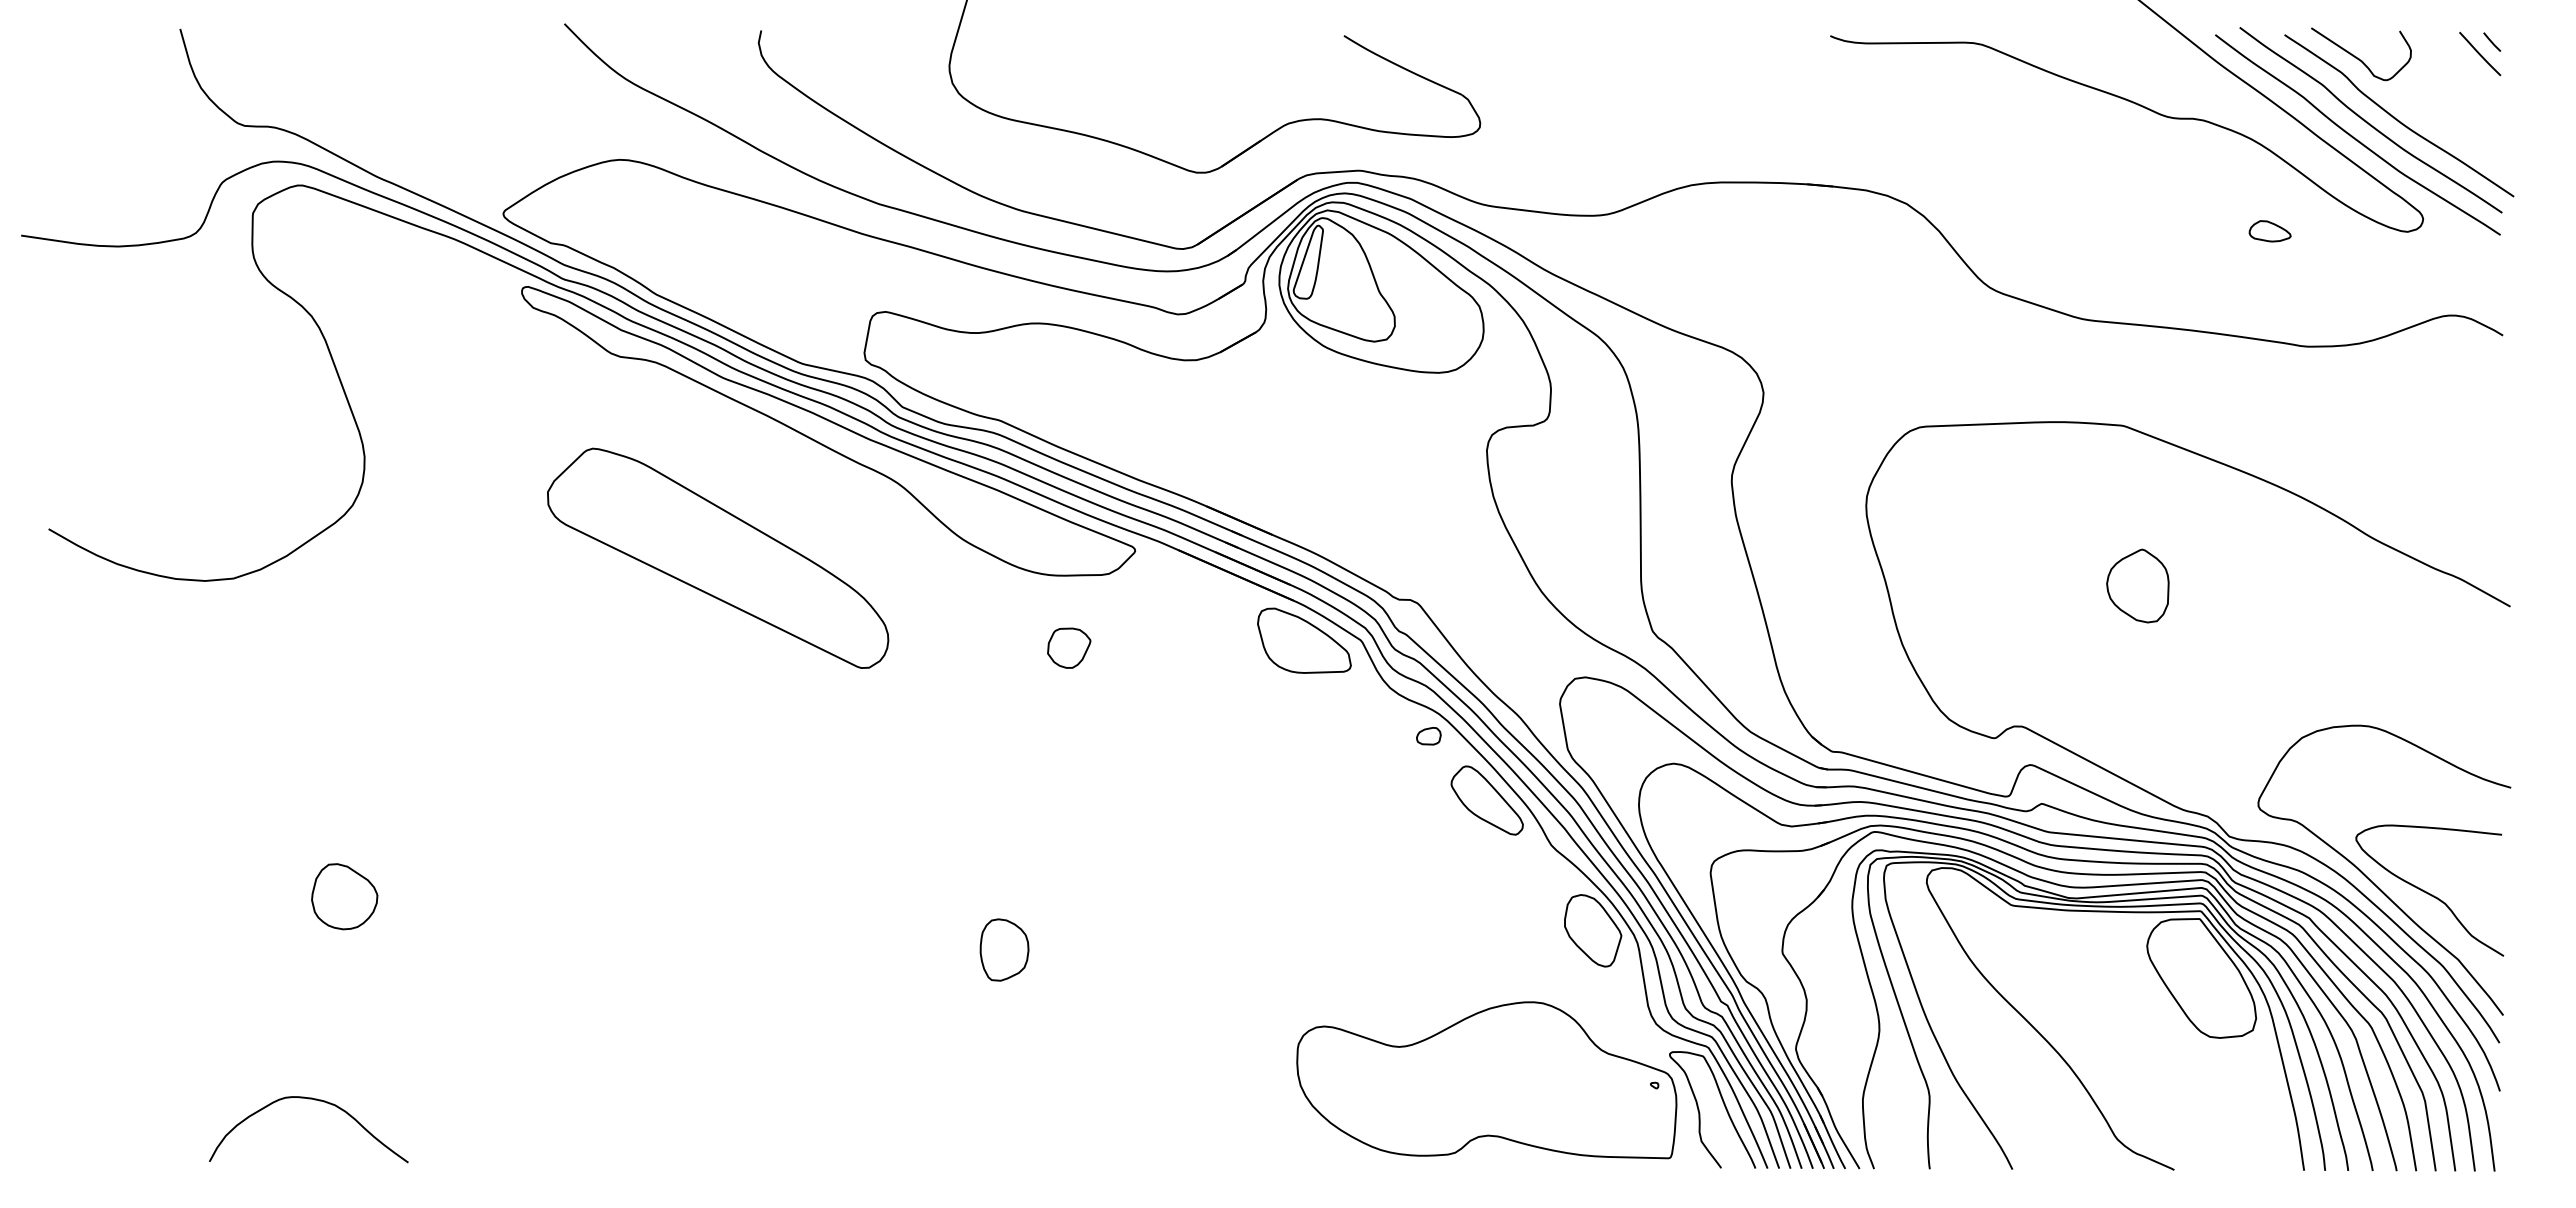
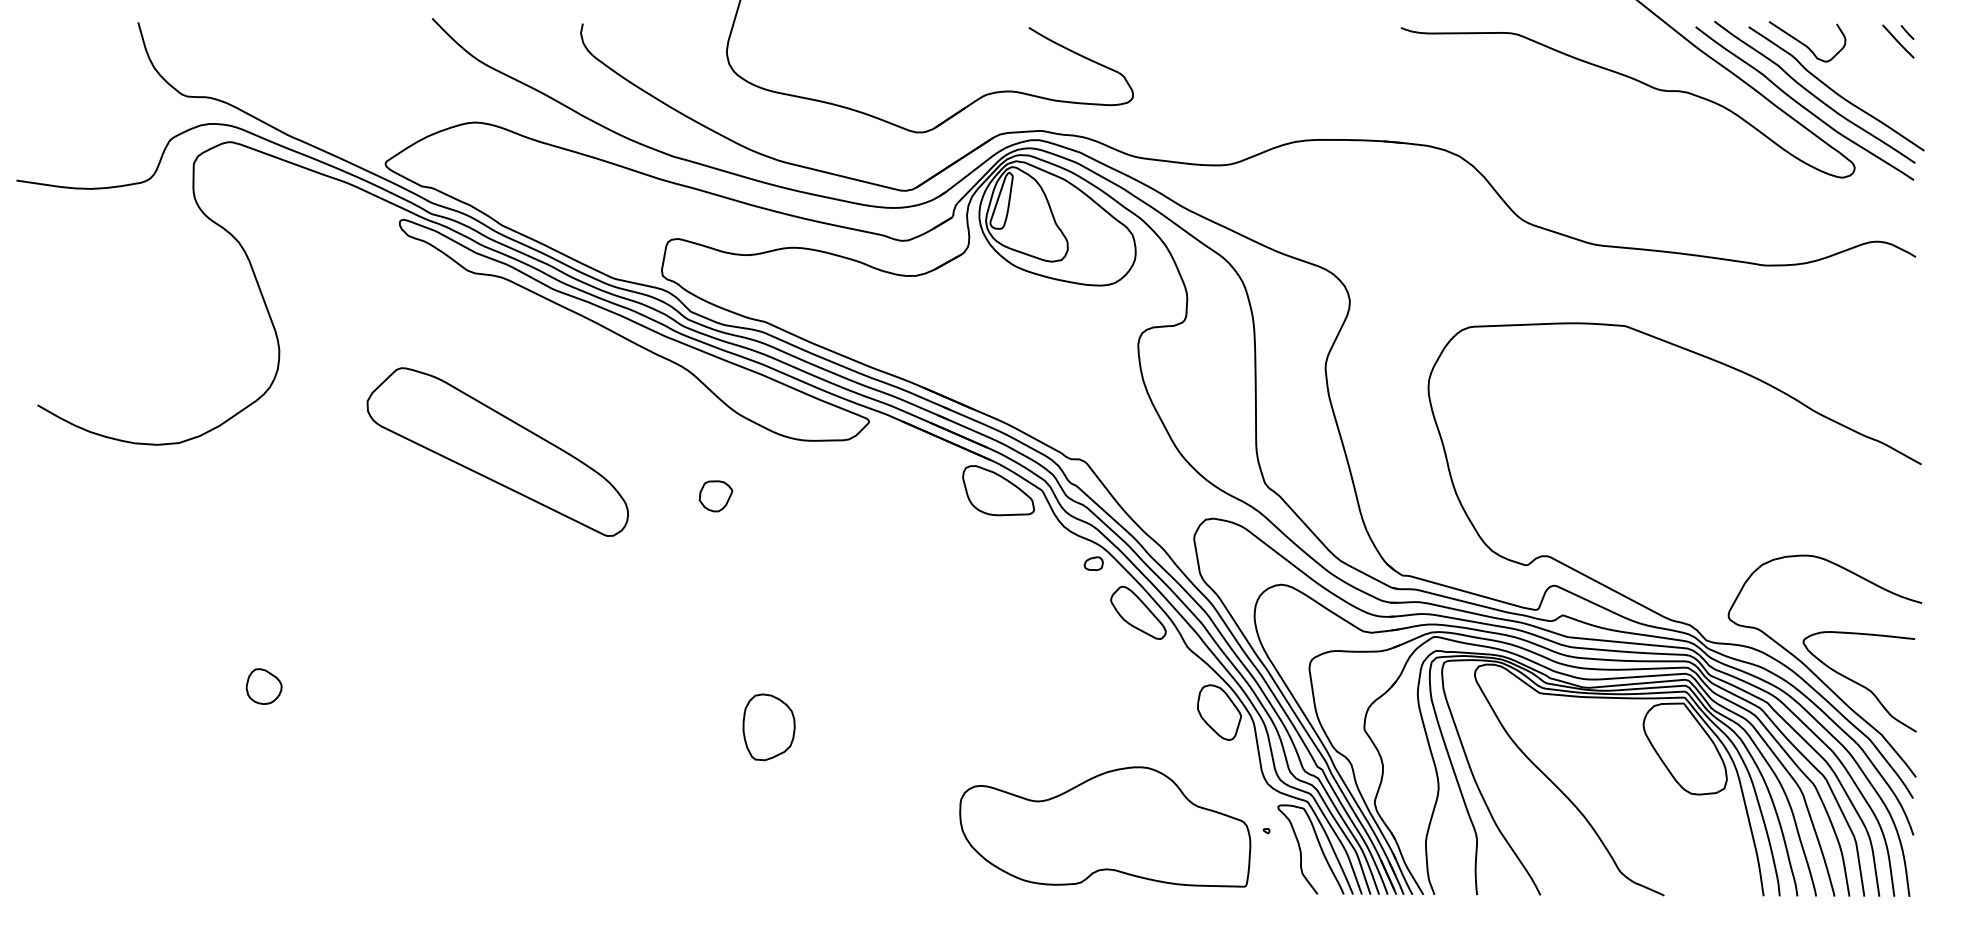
part: (2269, 231) -> (1737, 177), removed
part: (718, 557) -> (498, 451), moved
part: (2137, 585) -> (1636, 448), removed
part: (1069, 647) -> (716, 495), moved
part: (344, 896) -> (263, 686), size x0.7
part: (1004, 949) -> (769, 726), size x1.4
part: (1486, 1080) -> (1105, 827), moved
curve: (314, 1100) -> (240, 842), removed

